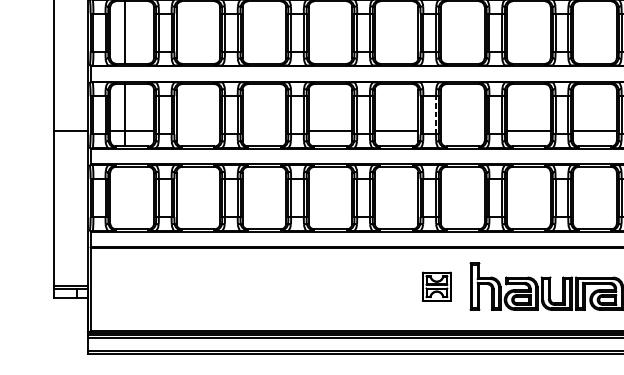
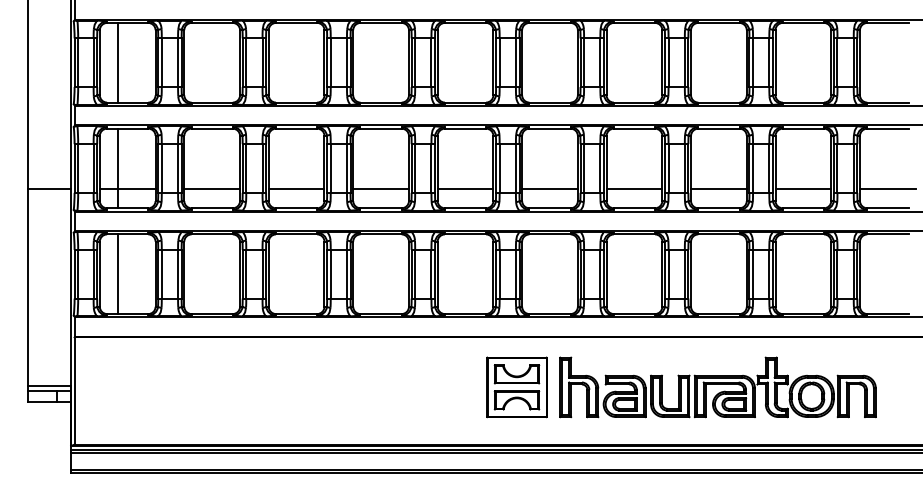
line: (435, 115) -> (515, 168), dashed -> solid
line: (198, 131) -> (212, 189), added
line: (264, 131) -> (296, 189), added
line: (462, 131) -> (549, 189), added
line: (124, 198) -> (118, 274), added
part: (436, 286) -> (516, 387), size x1.67

